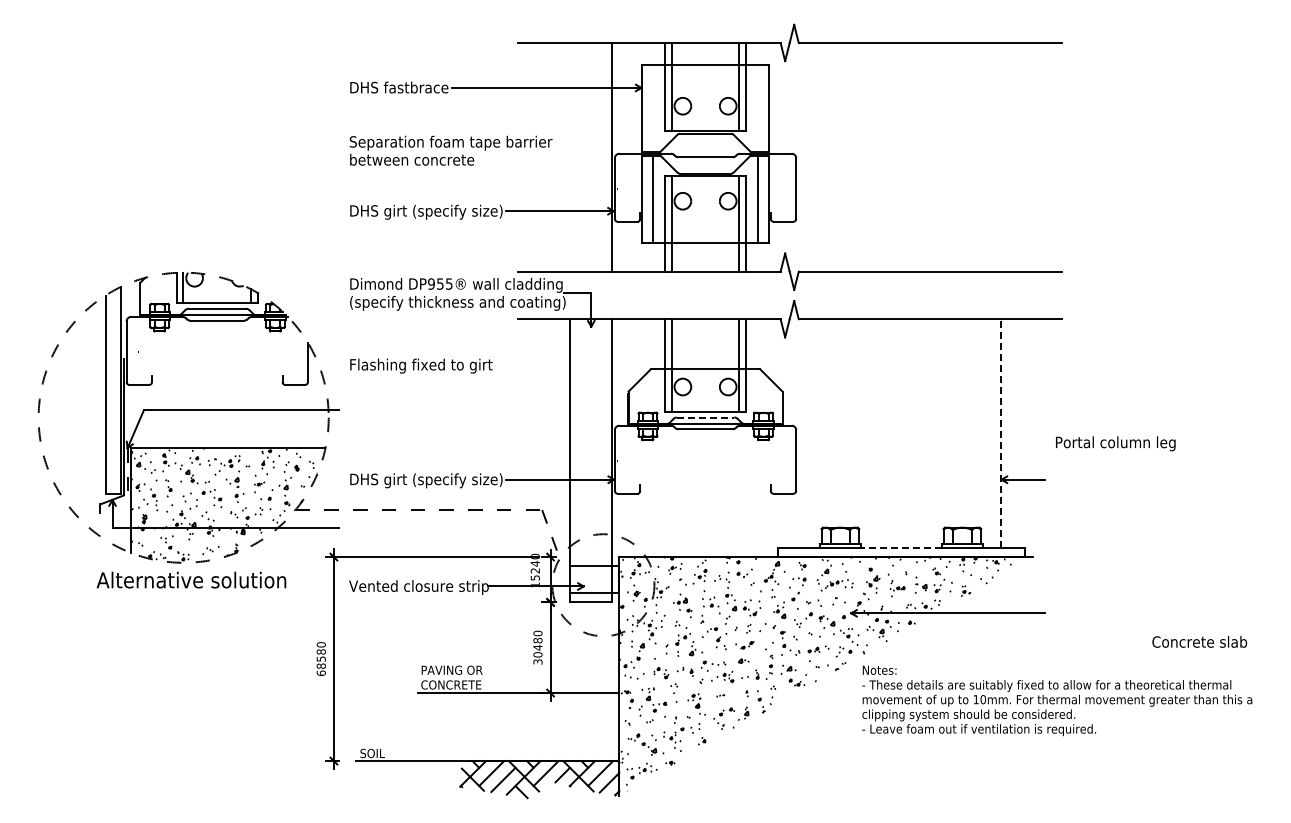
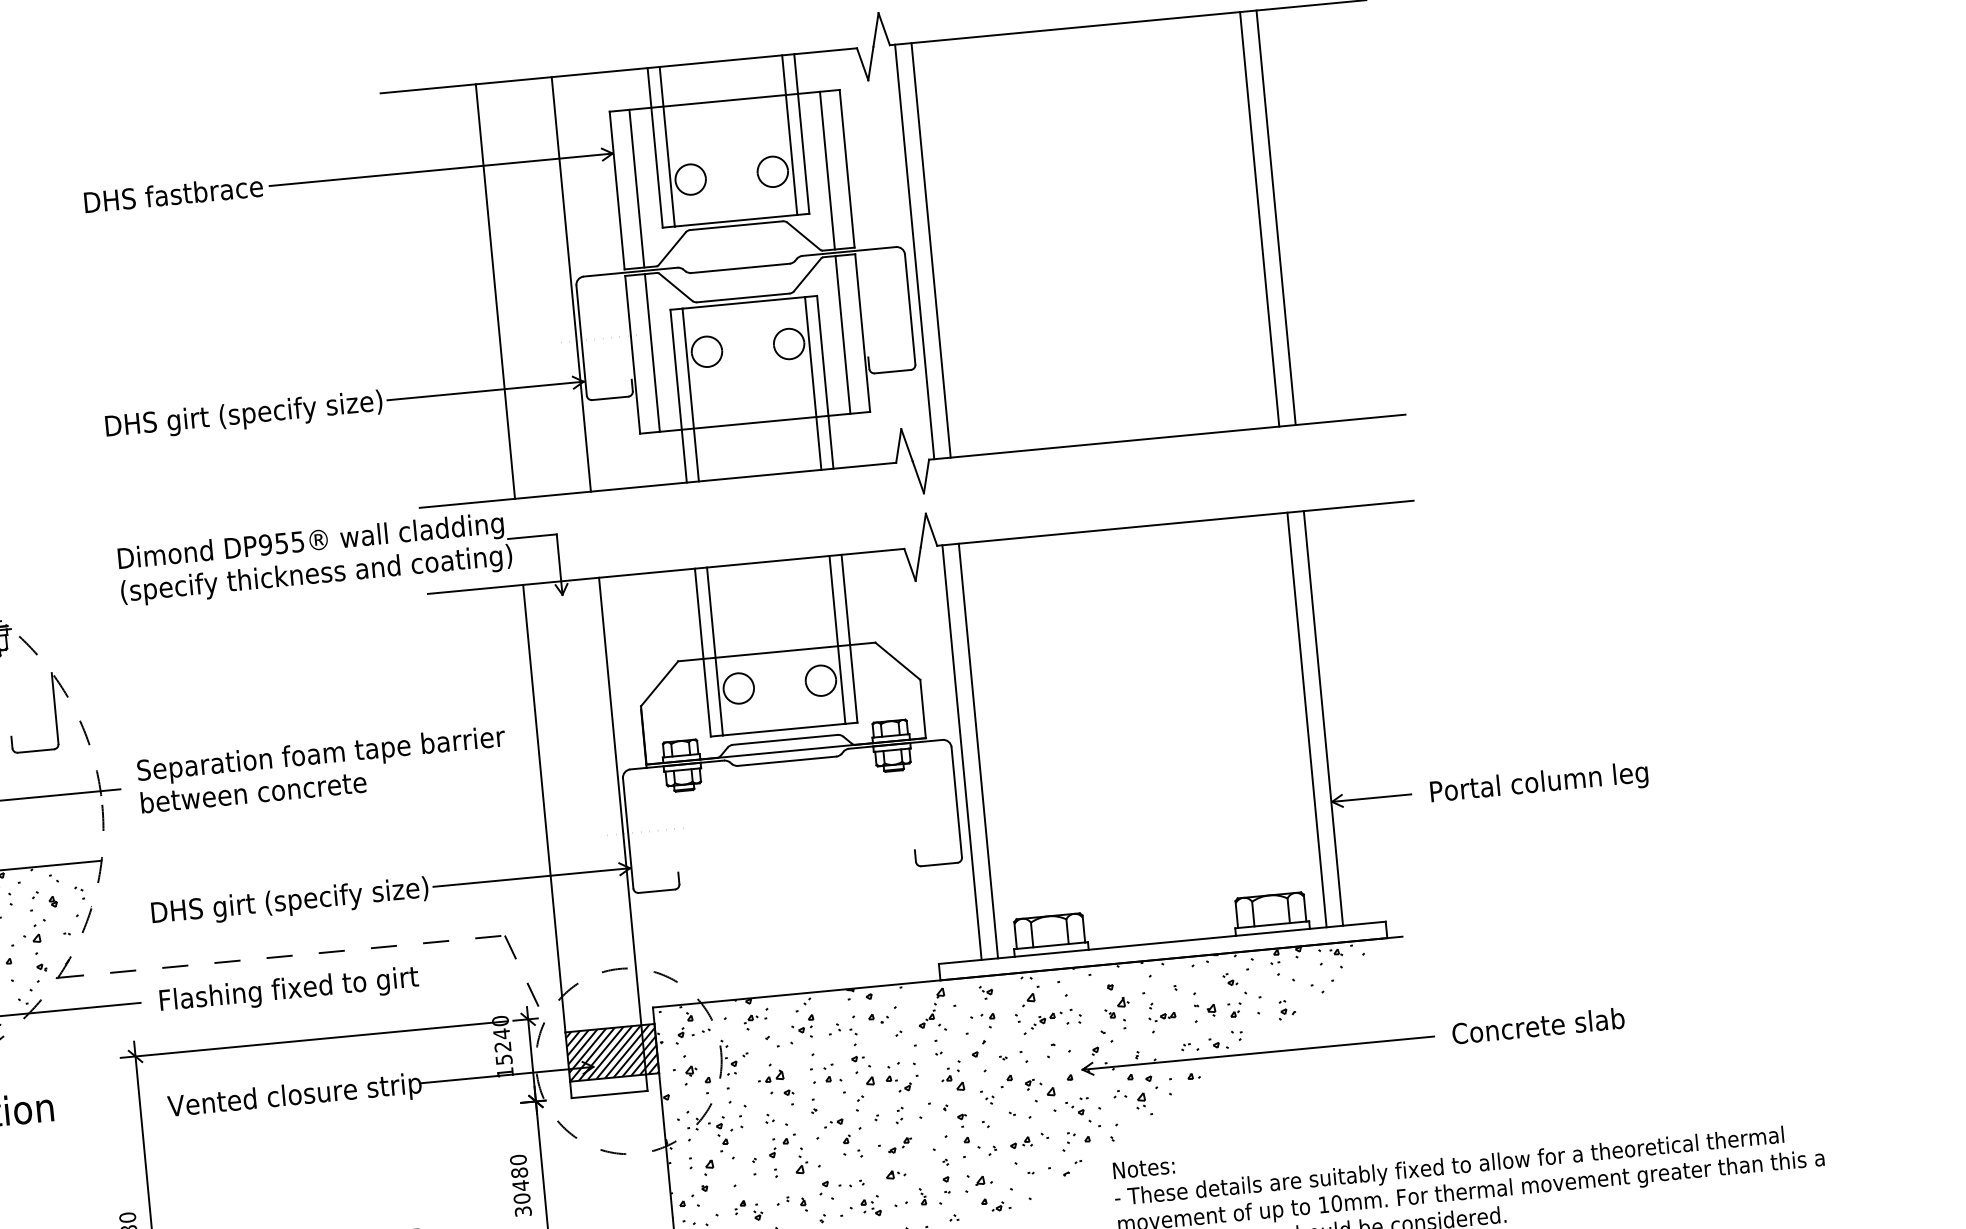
line: (652, 107) -> (635, 187), added
line: (758, 107) -> (827, 168), added
text: (450, 150) -> (321, 769), moved
line: (570, 157) -> (495, 291), added
line: (801, 157) -> (914, 252), added
line: (810, 157) -> (930, 250), added
line: (992, 157) -> (1260, 219), added
line: (1001, 157) -> (1276, 217), added
text: (421, 365) -> (289, 989), moved
line: (705, 417) -> (785, 739), dashed -> solid
line: (801, 433) -> (961, 752), added
line: (810, 433) -> (978, 750), added
line: (992, 433) -> (1307, 719), added
line: (1001, 433) -> (1324, 718), dashed -> solid
text: (1115, 443) -> (1538, 783), moved
line: (901, 548) -> (1162, 943), dashed -> solid
hatch: (594, 579) -> (611, 1052), added
text: (1199, 641) -> (1537, 1025), moved

